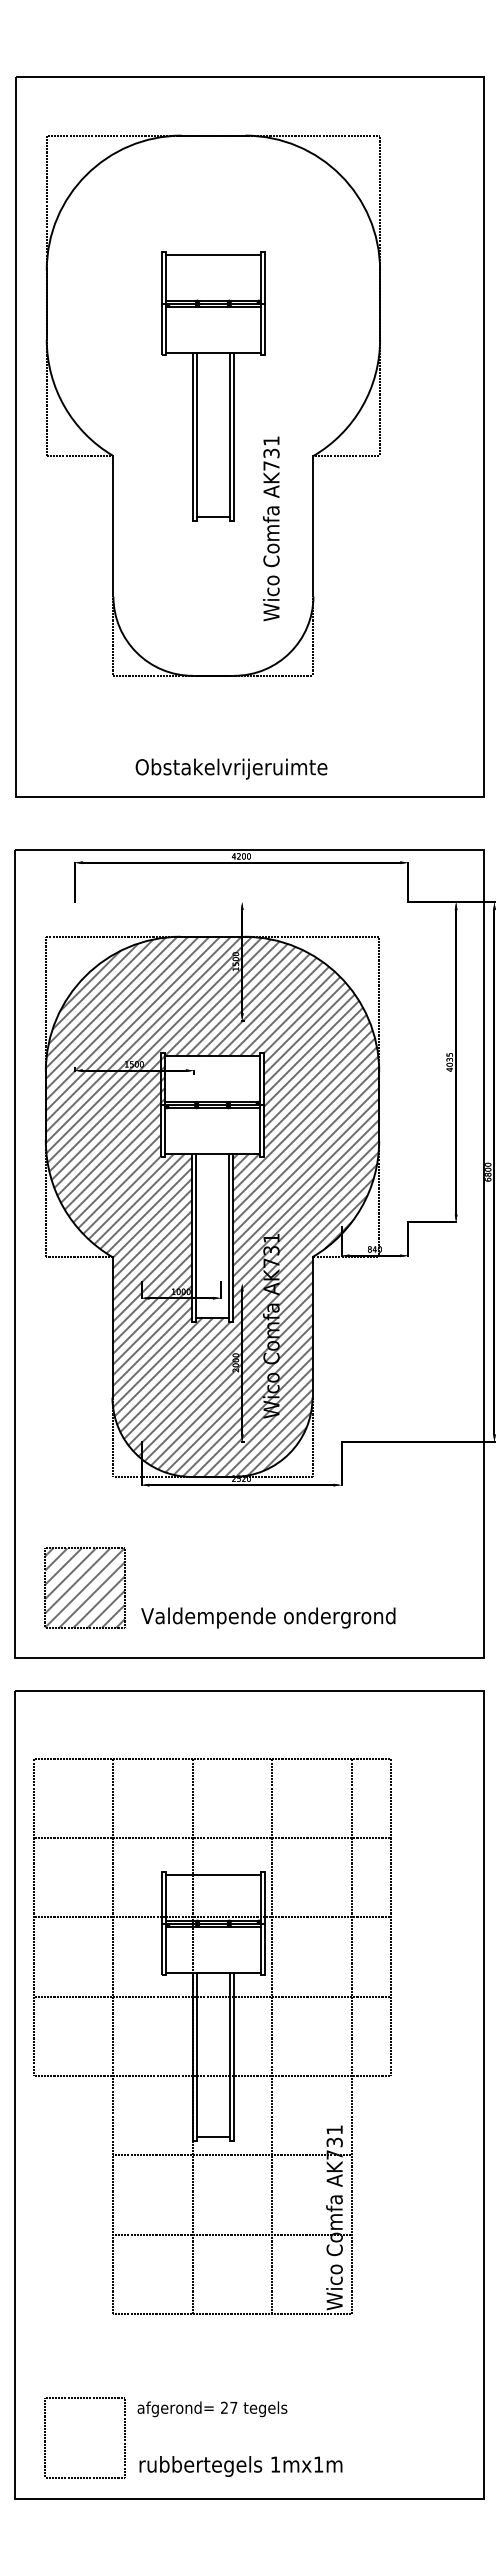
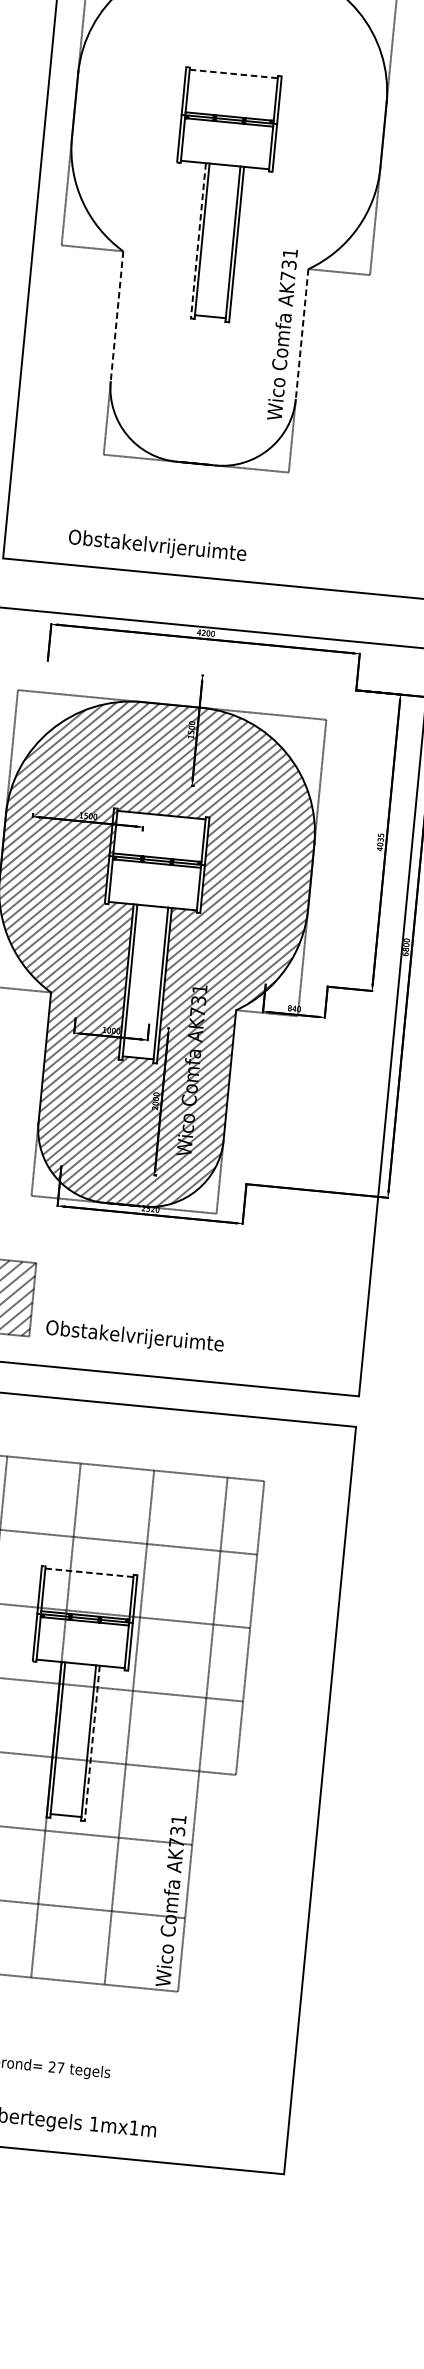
line: (213, 254) -> (233, 73), solid -> dashed
line: (192, 437) -> (198, 241), solid -> dashed
line: (113, 526) -> (117, 316), solid -> dashed
line: (313, 526) -> (302, 334), solid -> dashed
text: (271, 528) -> (282, 334), moved
text: (231, 768) -> (157, 546), moved
text: (268, 1617) -> (163, 1339), Valdempende ondergrond -> Obstakelvrijeruimte
line: (213, 1874) -> (89, 1572), solid -> dashed
line: (234, 2057) -> (92, 1743), solid -> dashed

